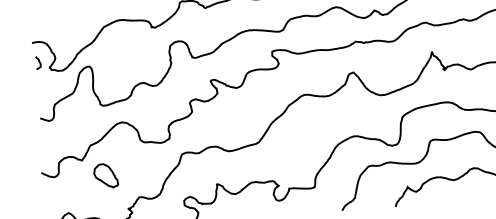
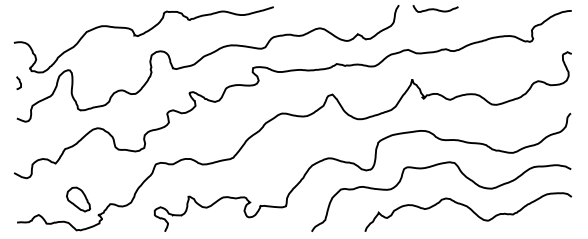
curve: (38, 63) -> (19, 83), moved
part: (105, 175) -> (78, 199), moved

